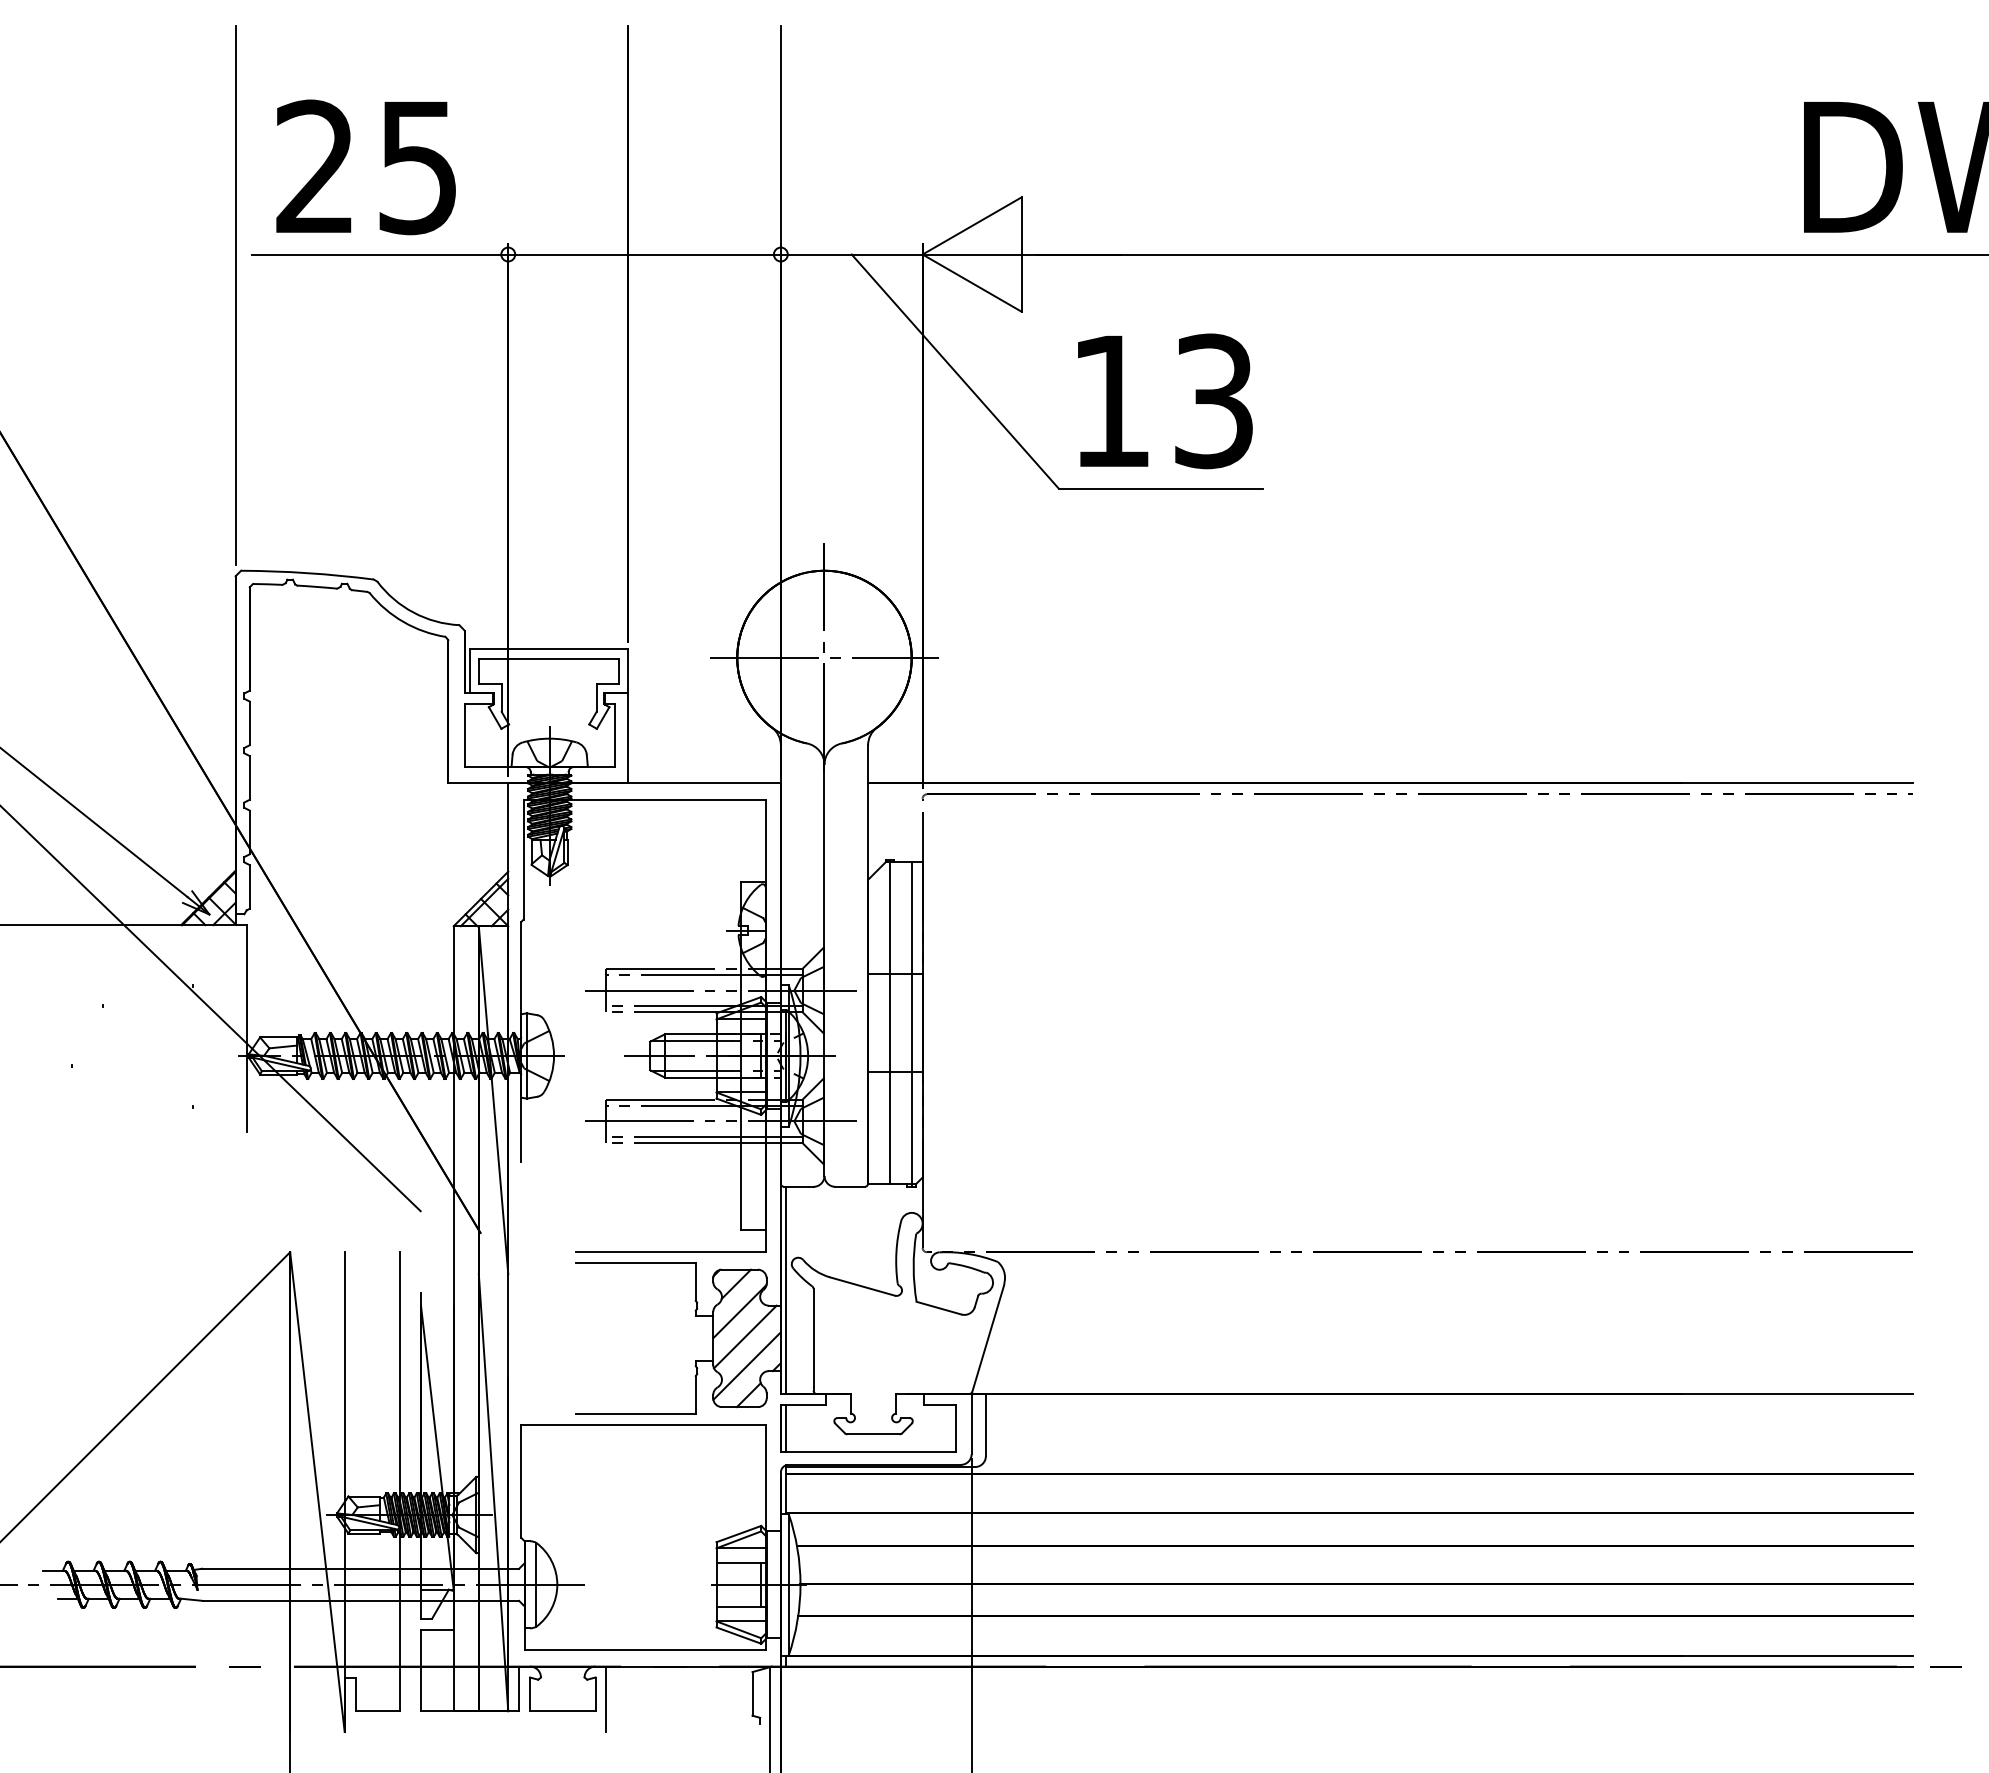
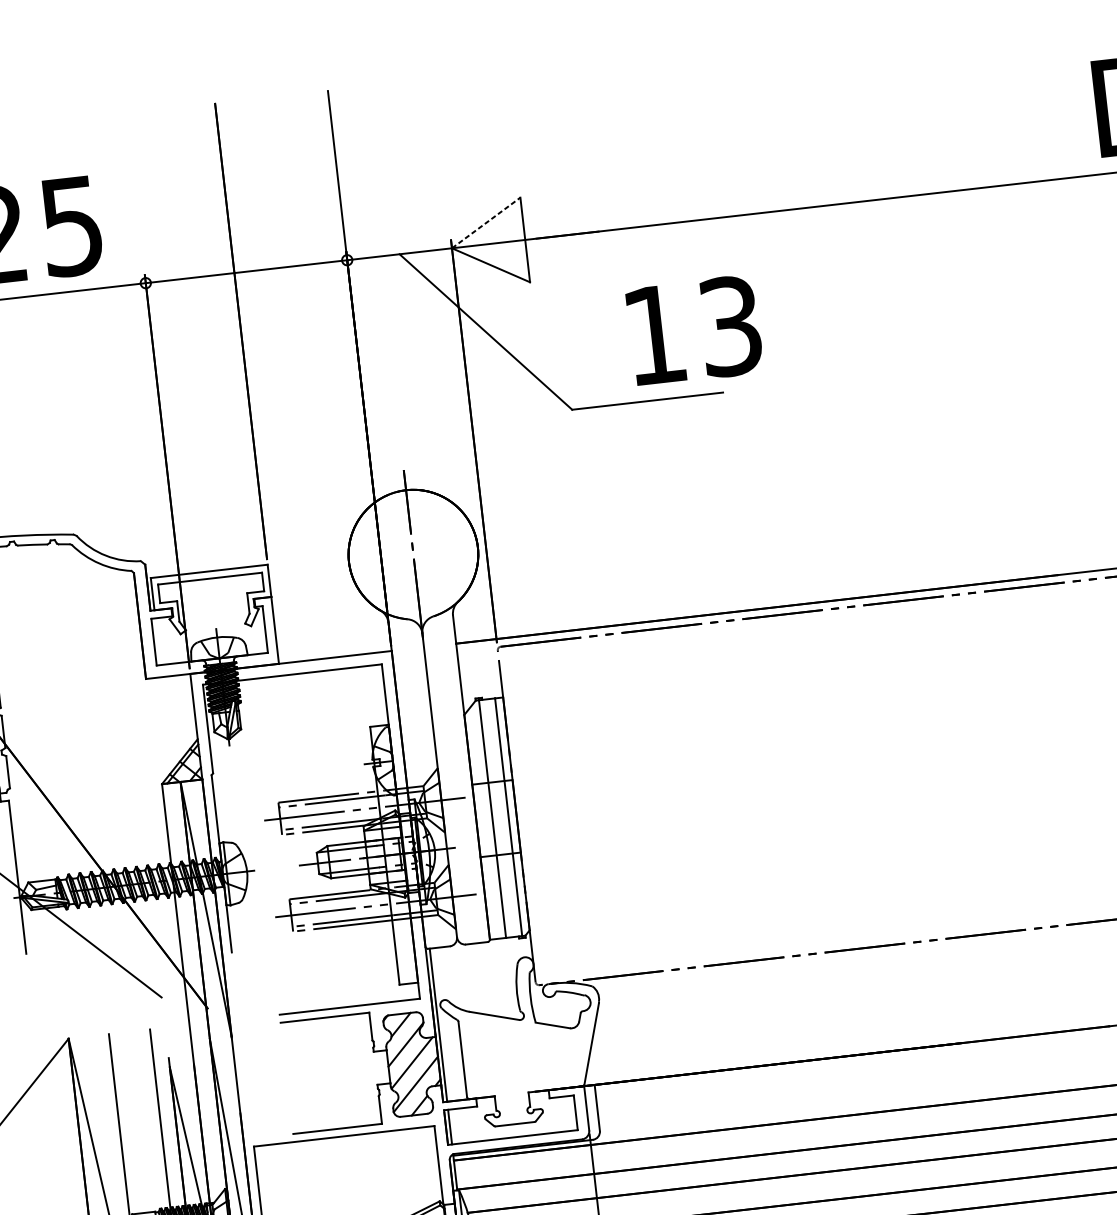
line: (972, 225) -> (486, 222), solid -> dashed
text: (1165, 401) -> (694, 330), moved
line: (823, 657) -> (412, 554), removed

